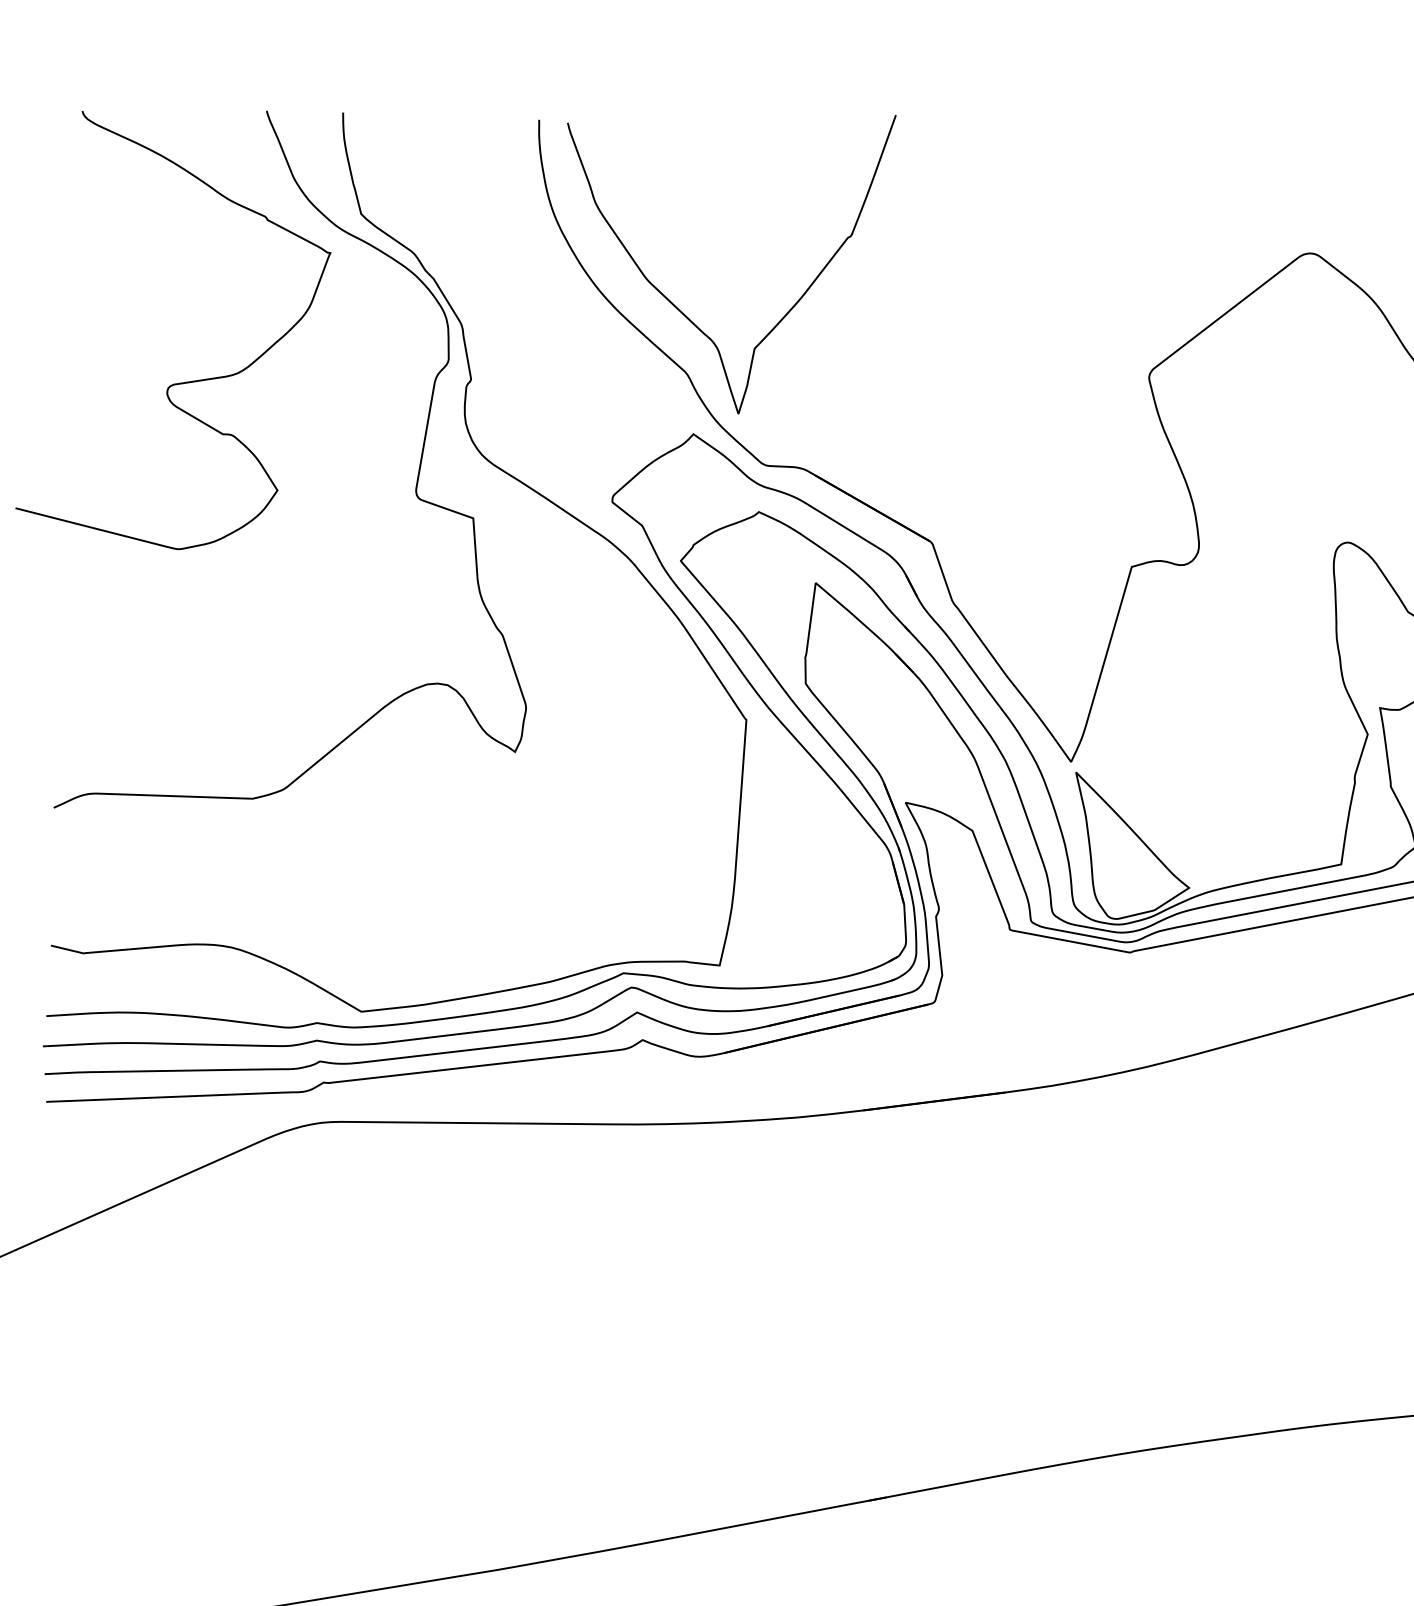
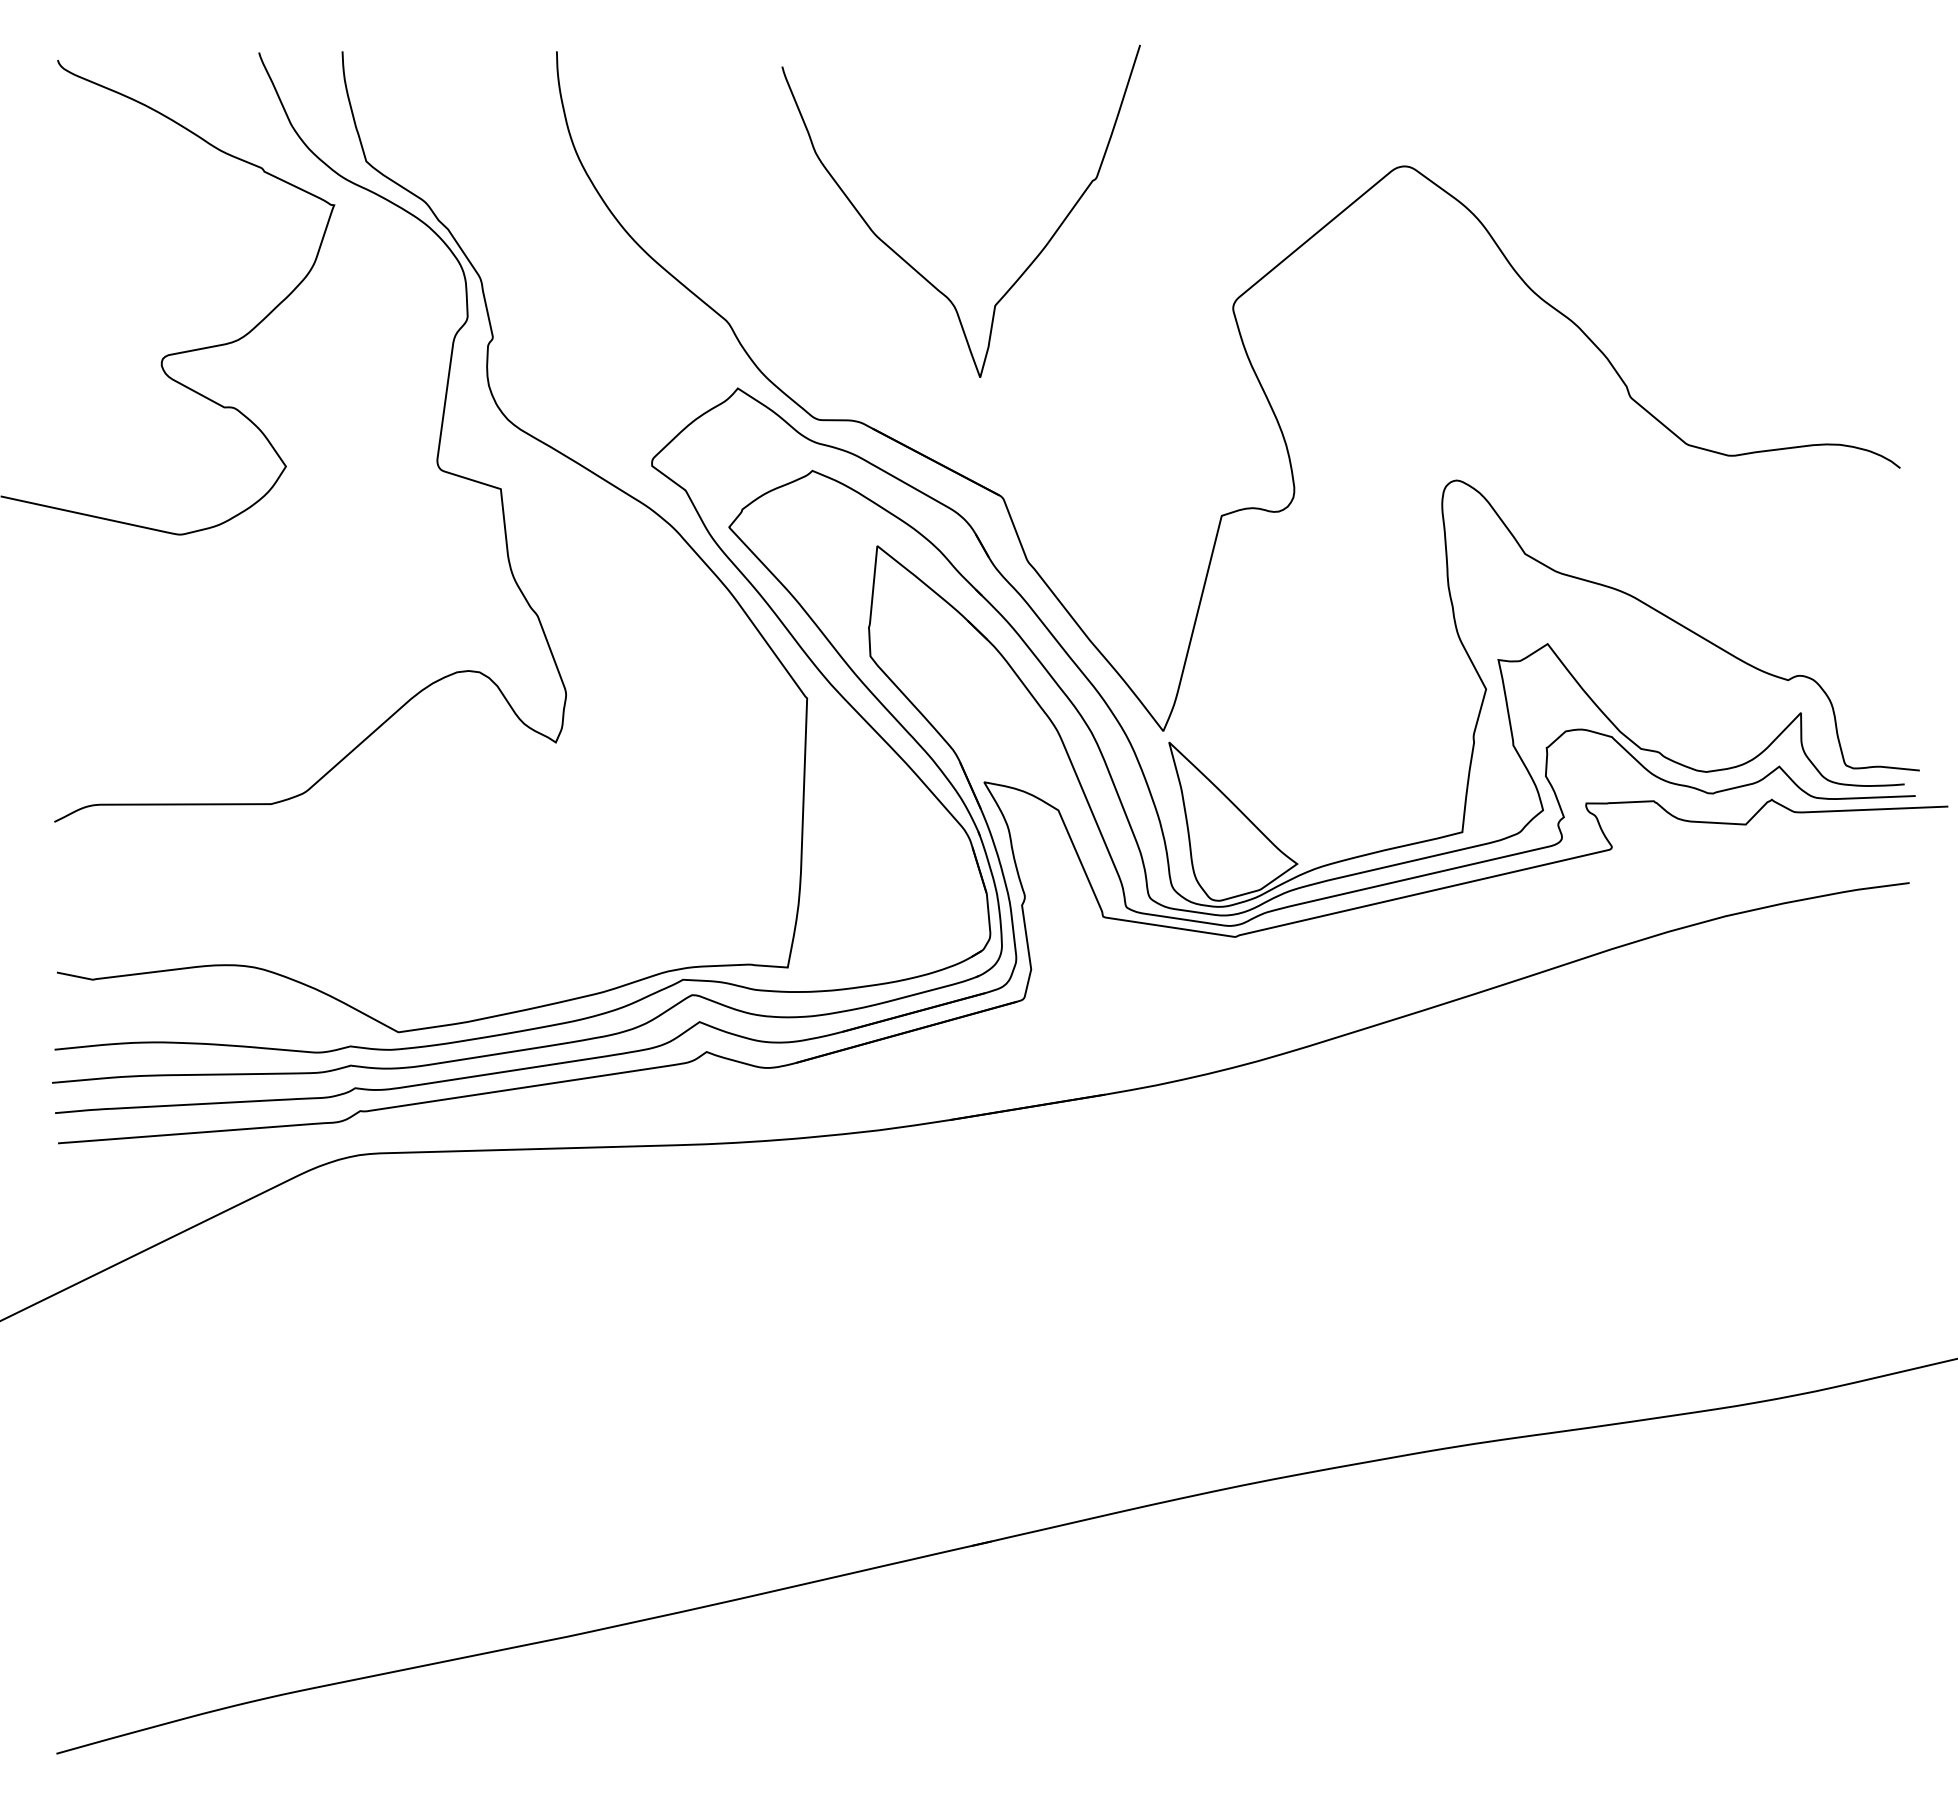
curve: (676, 306) -> (908, 262), moved

